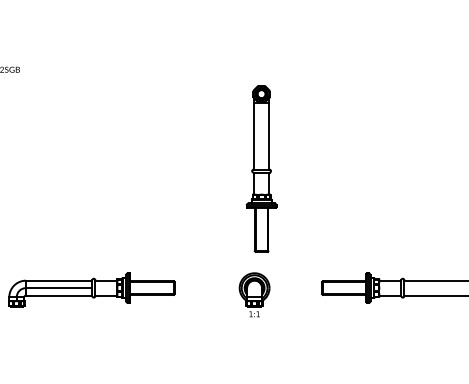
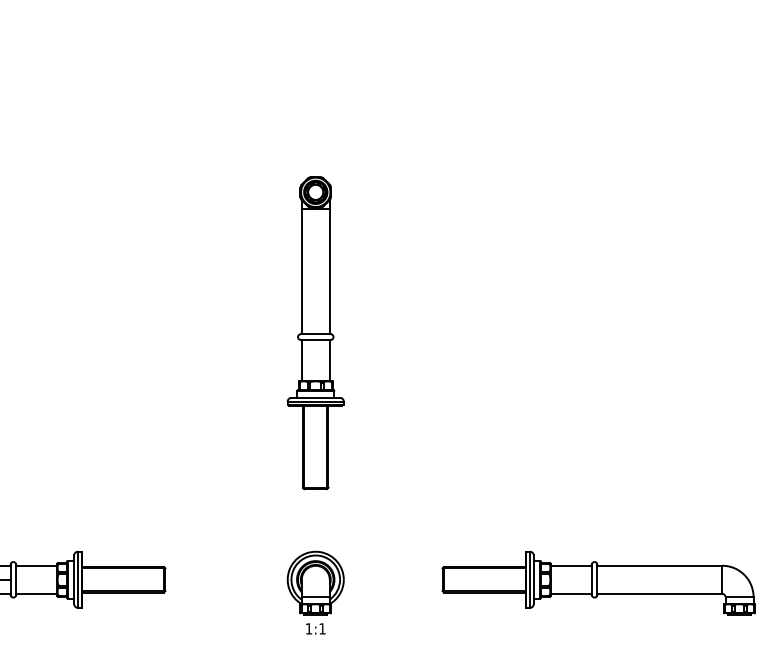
part: (261, 168) -> (315, 332), moved

